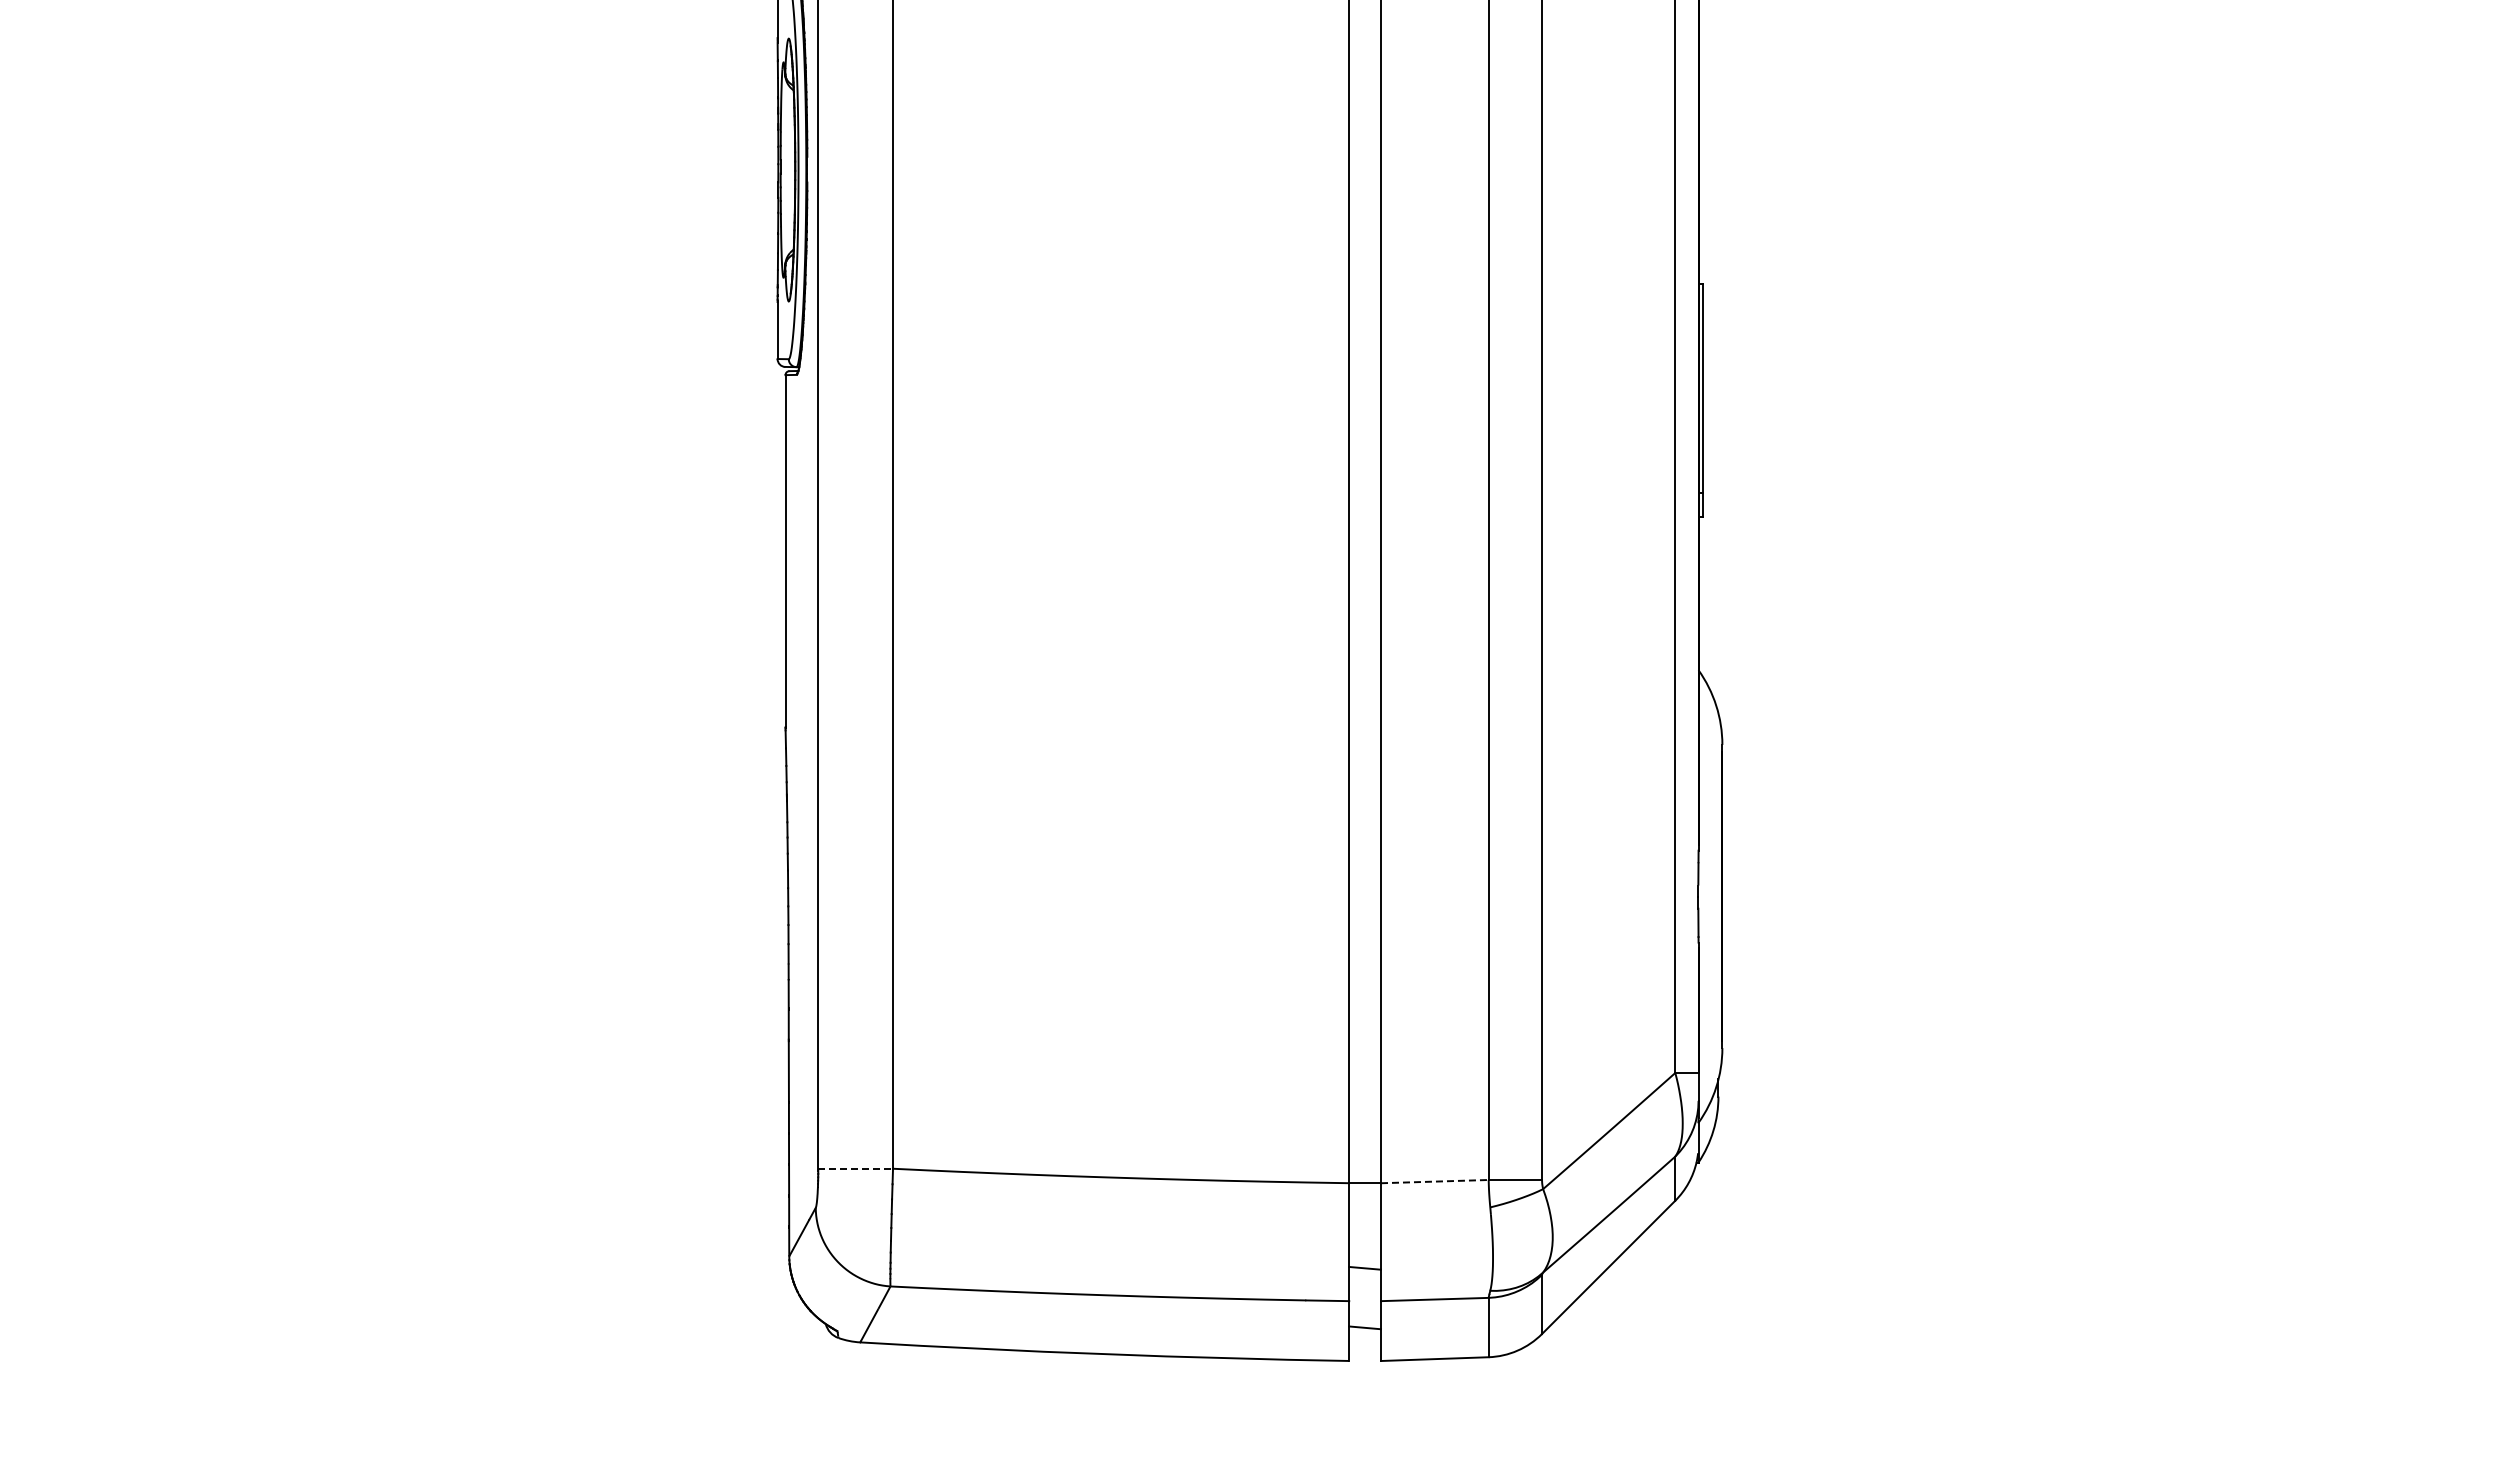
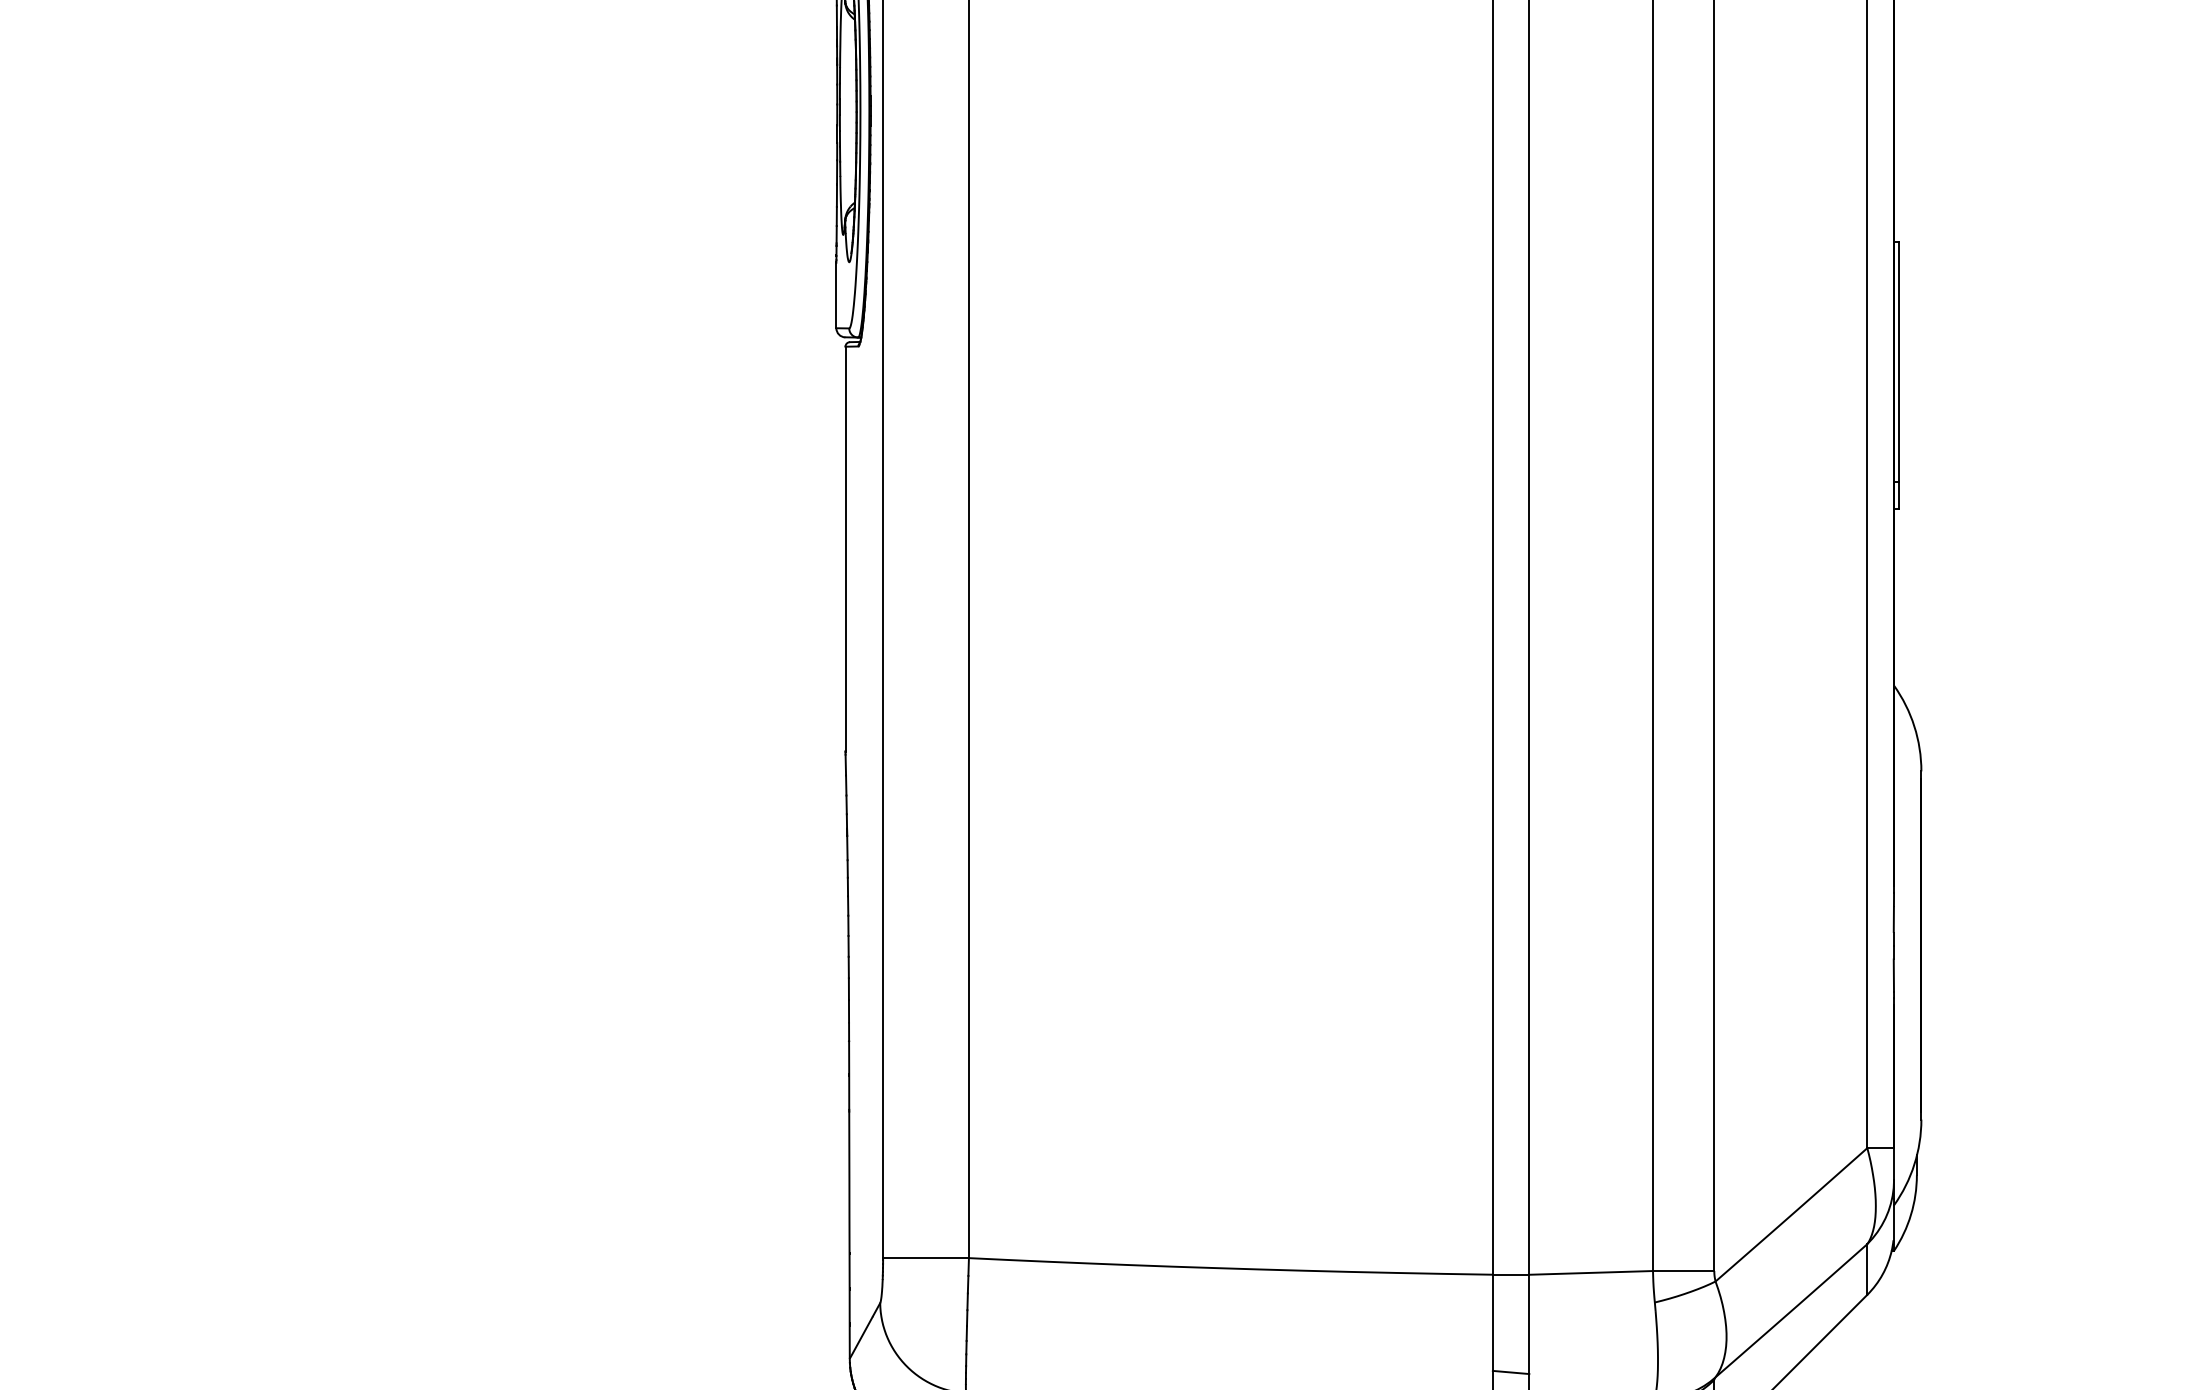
line: (856, 1168) -> (927, 1257), dashed -> solid
line: (1434, 1181) -> (1590, 1272), dashed -> solid

